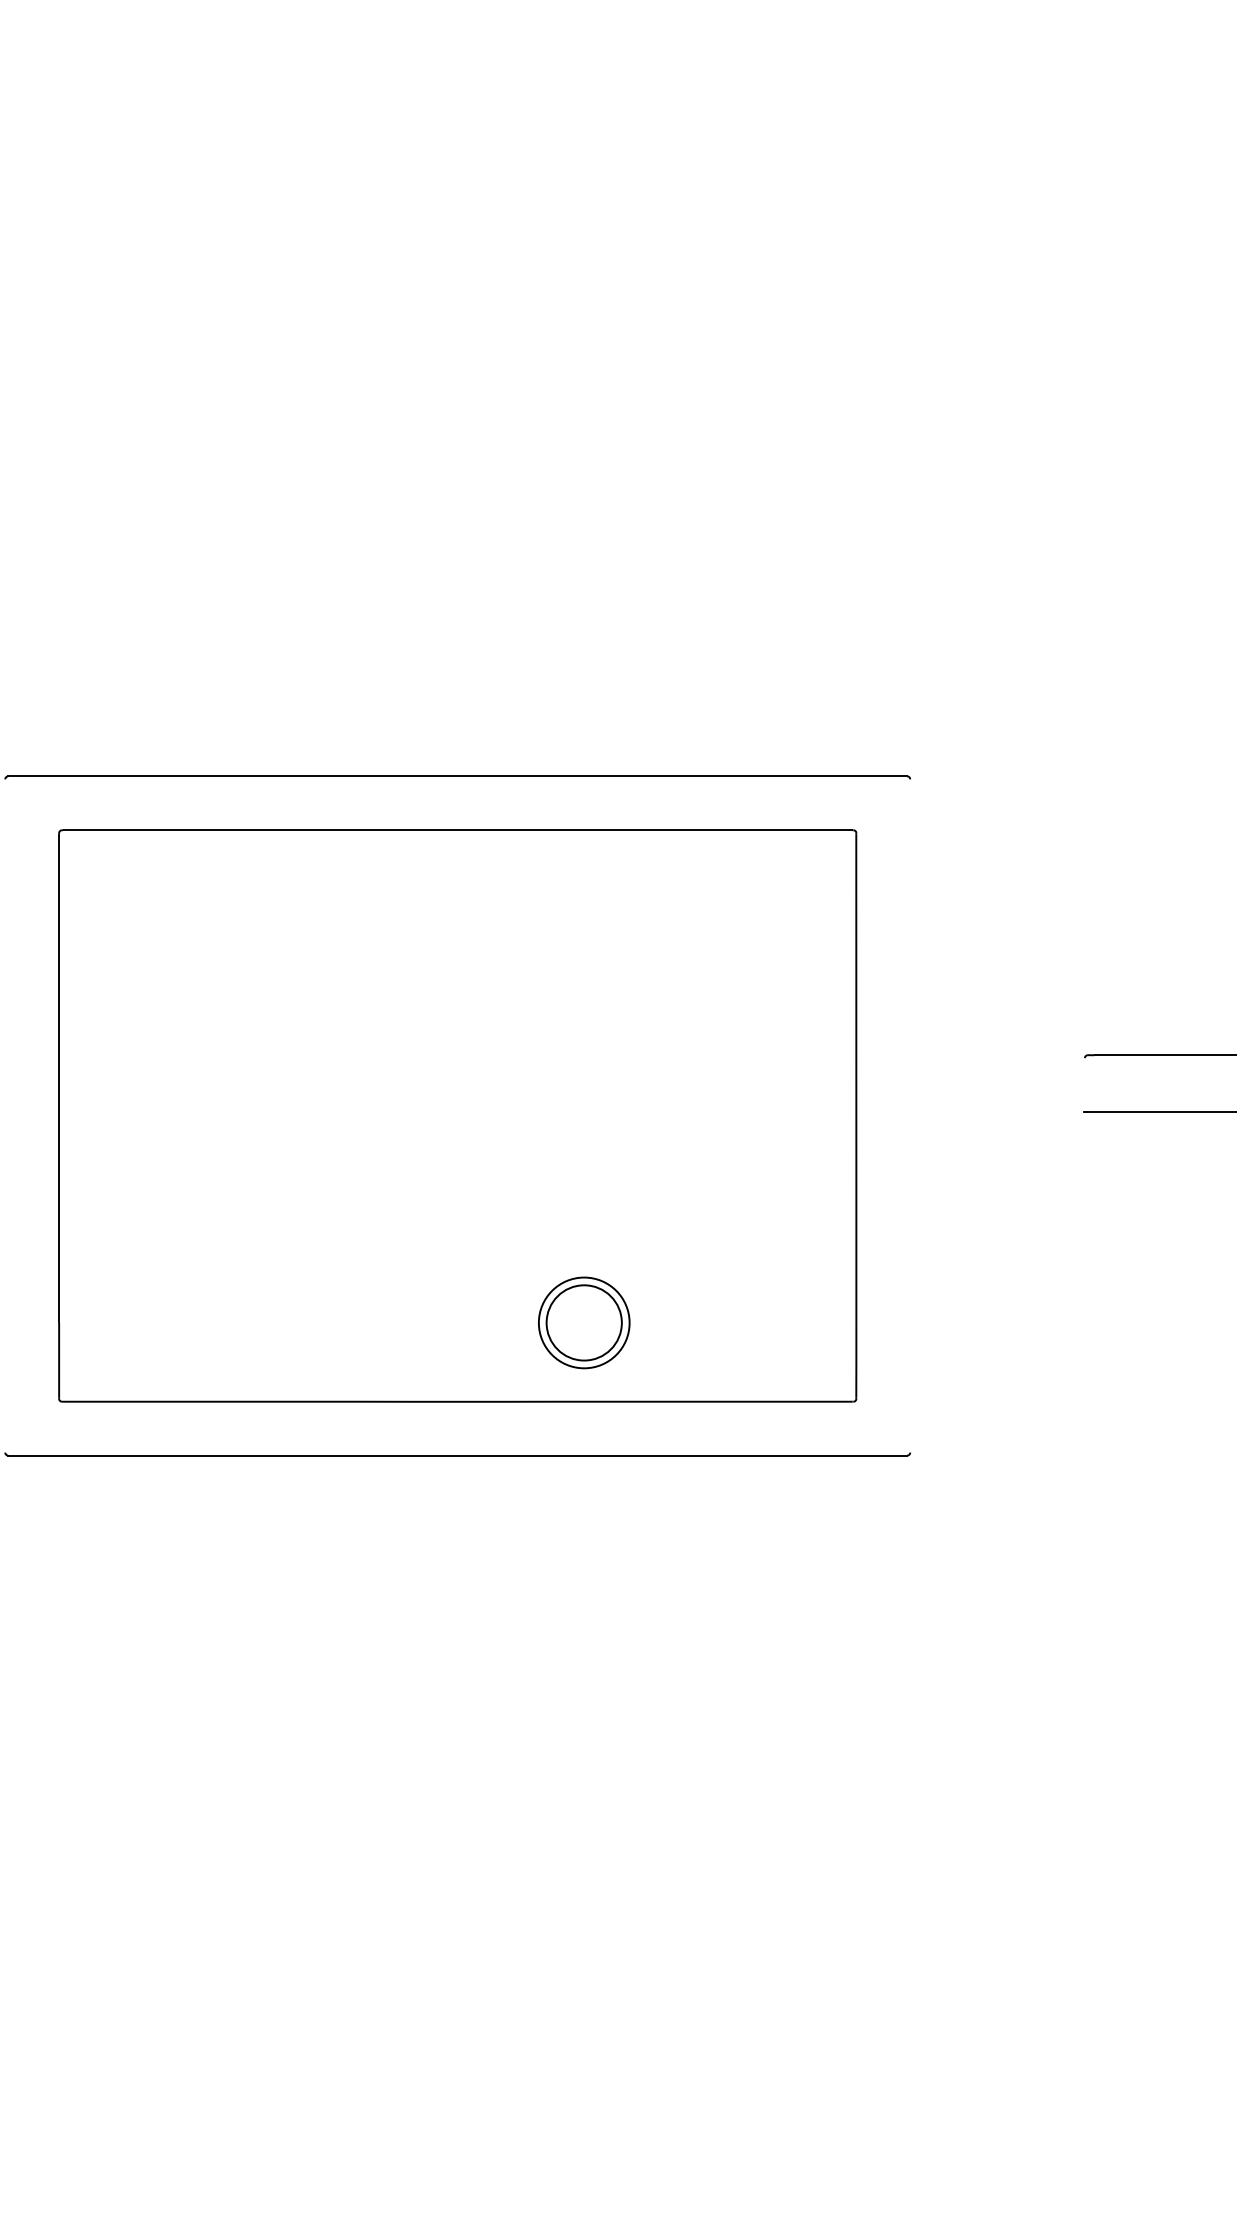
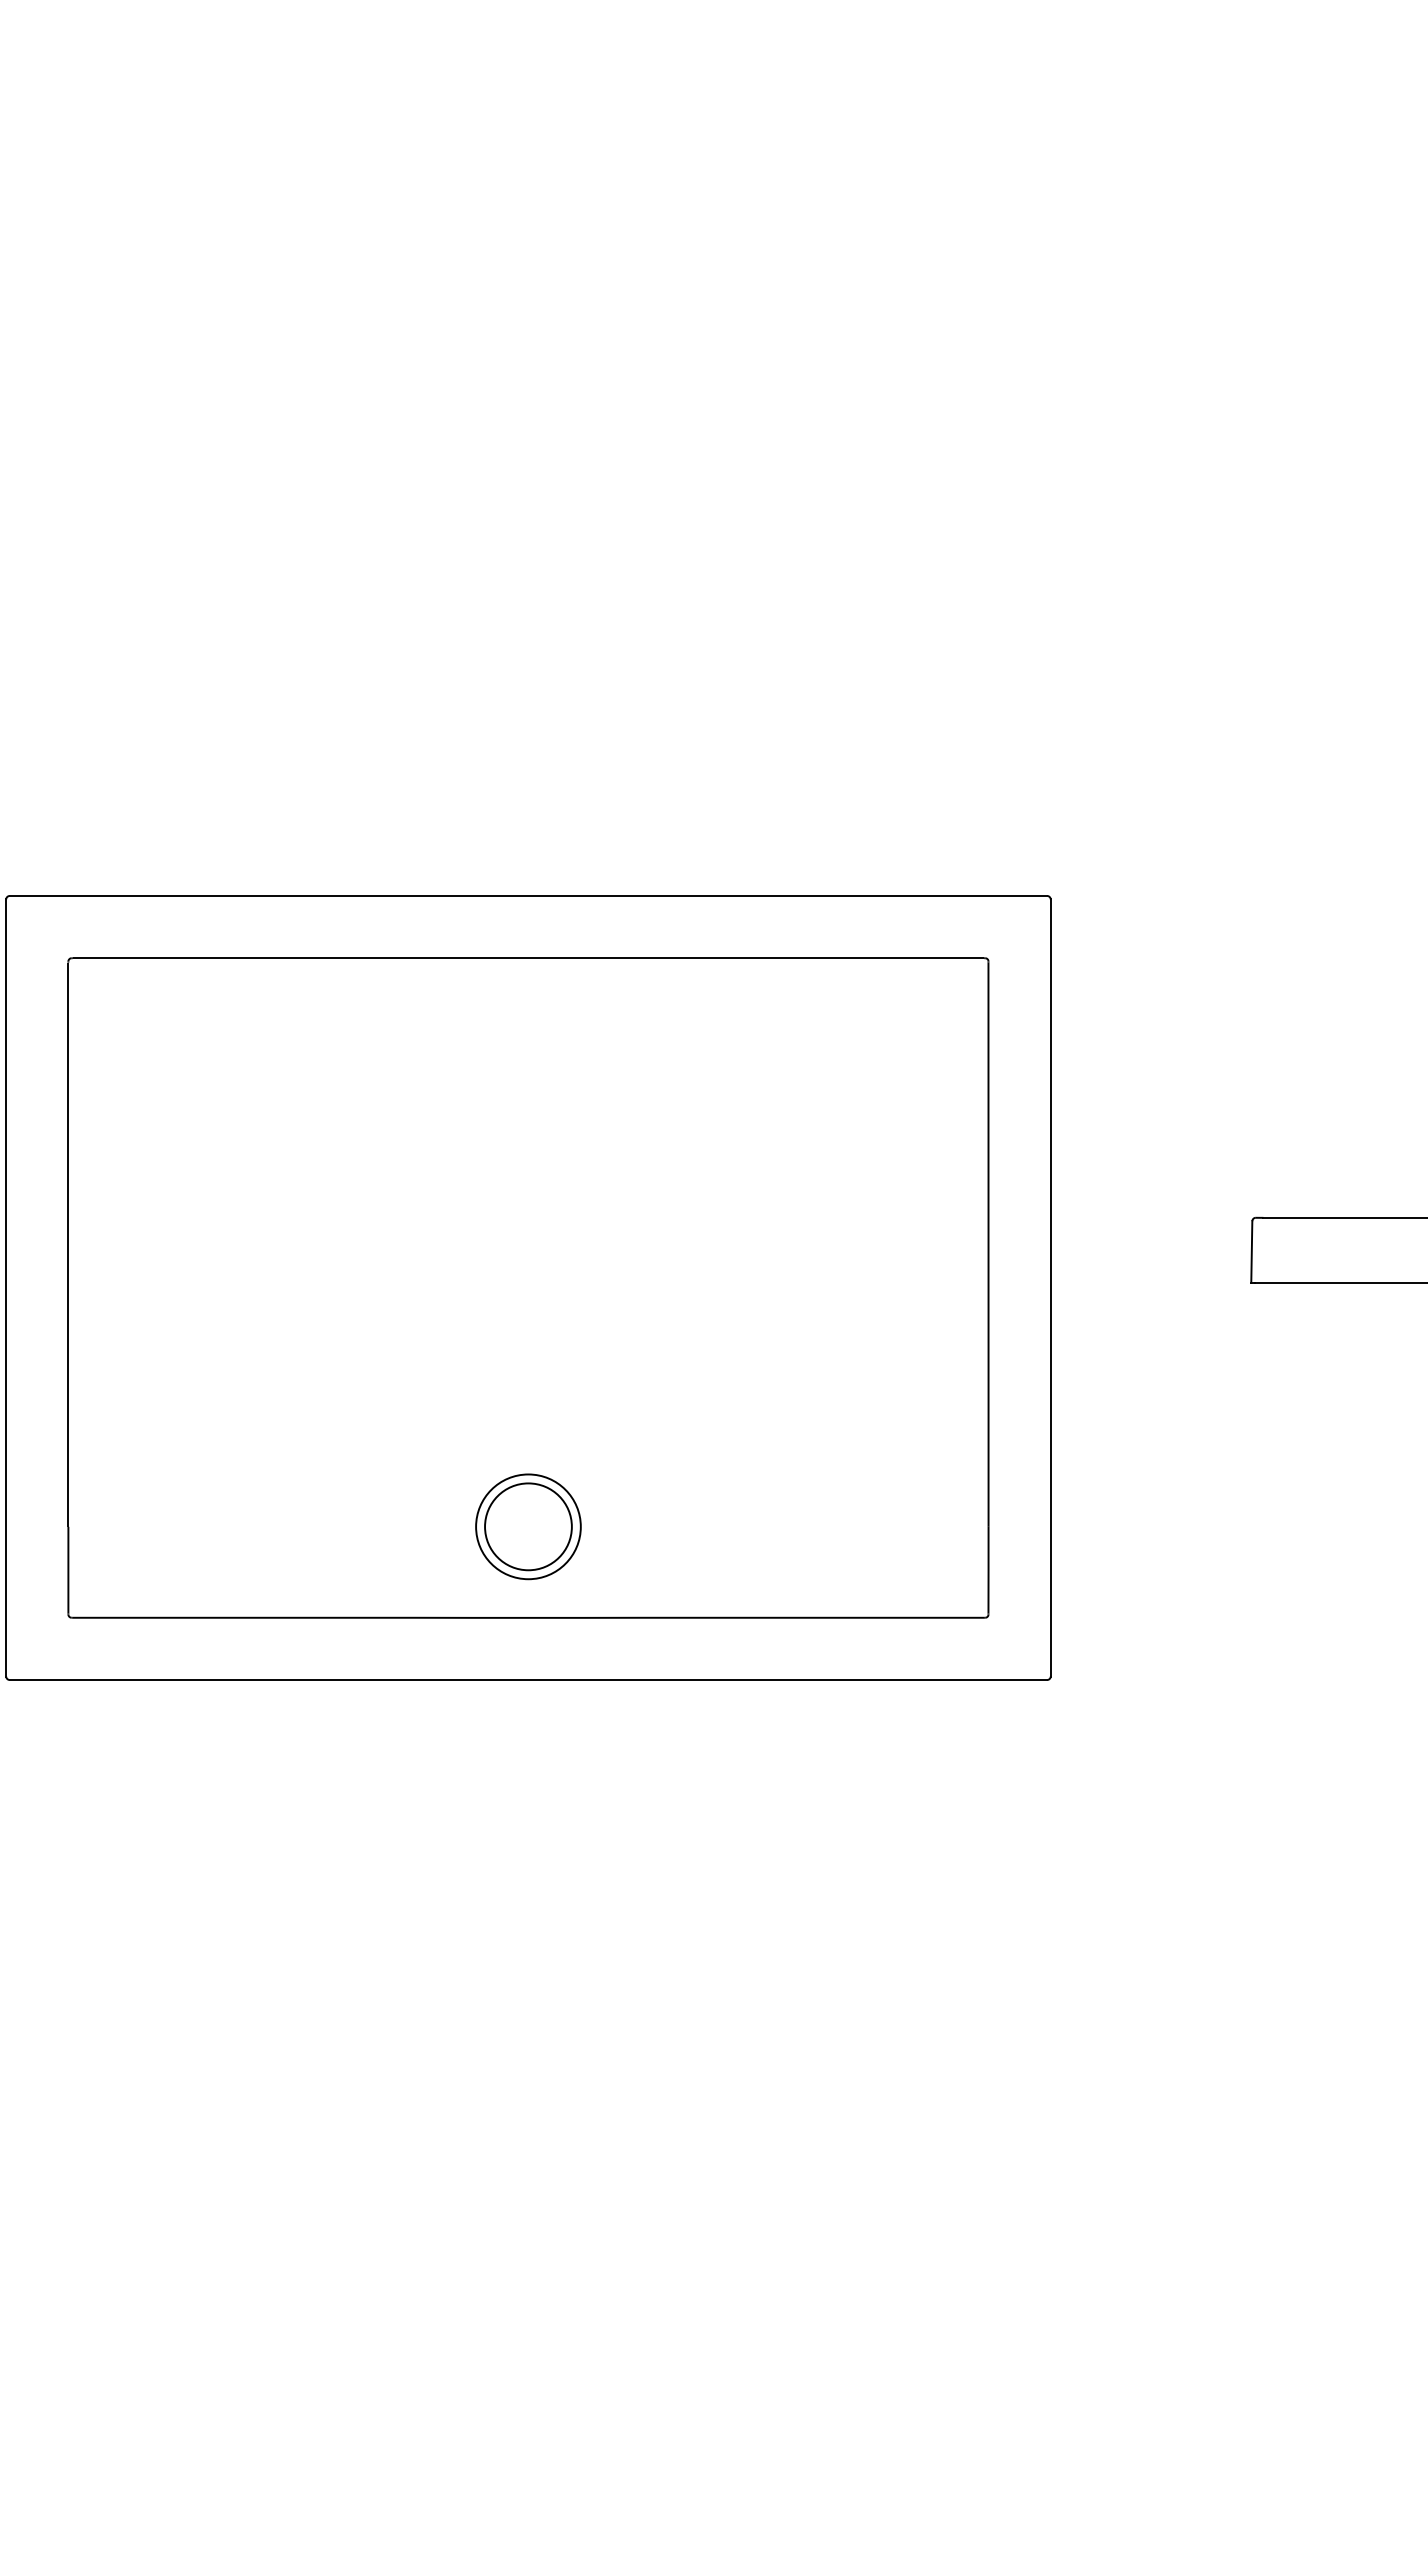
line: (1084, 1084) -> (1251, 1251), added
line: (5, 1115) -> (6, 1287), added
line: (910, 1115) -> (1050, 1287), added
part: (584, 1322) -> (528, 1526), moved

